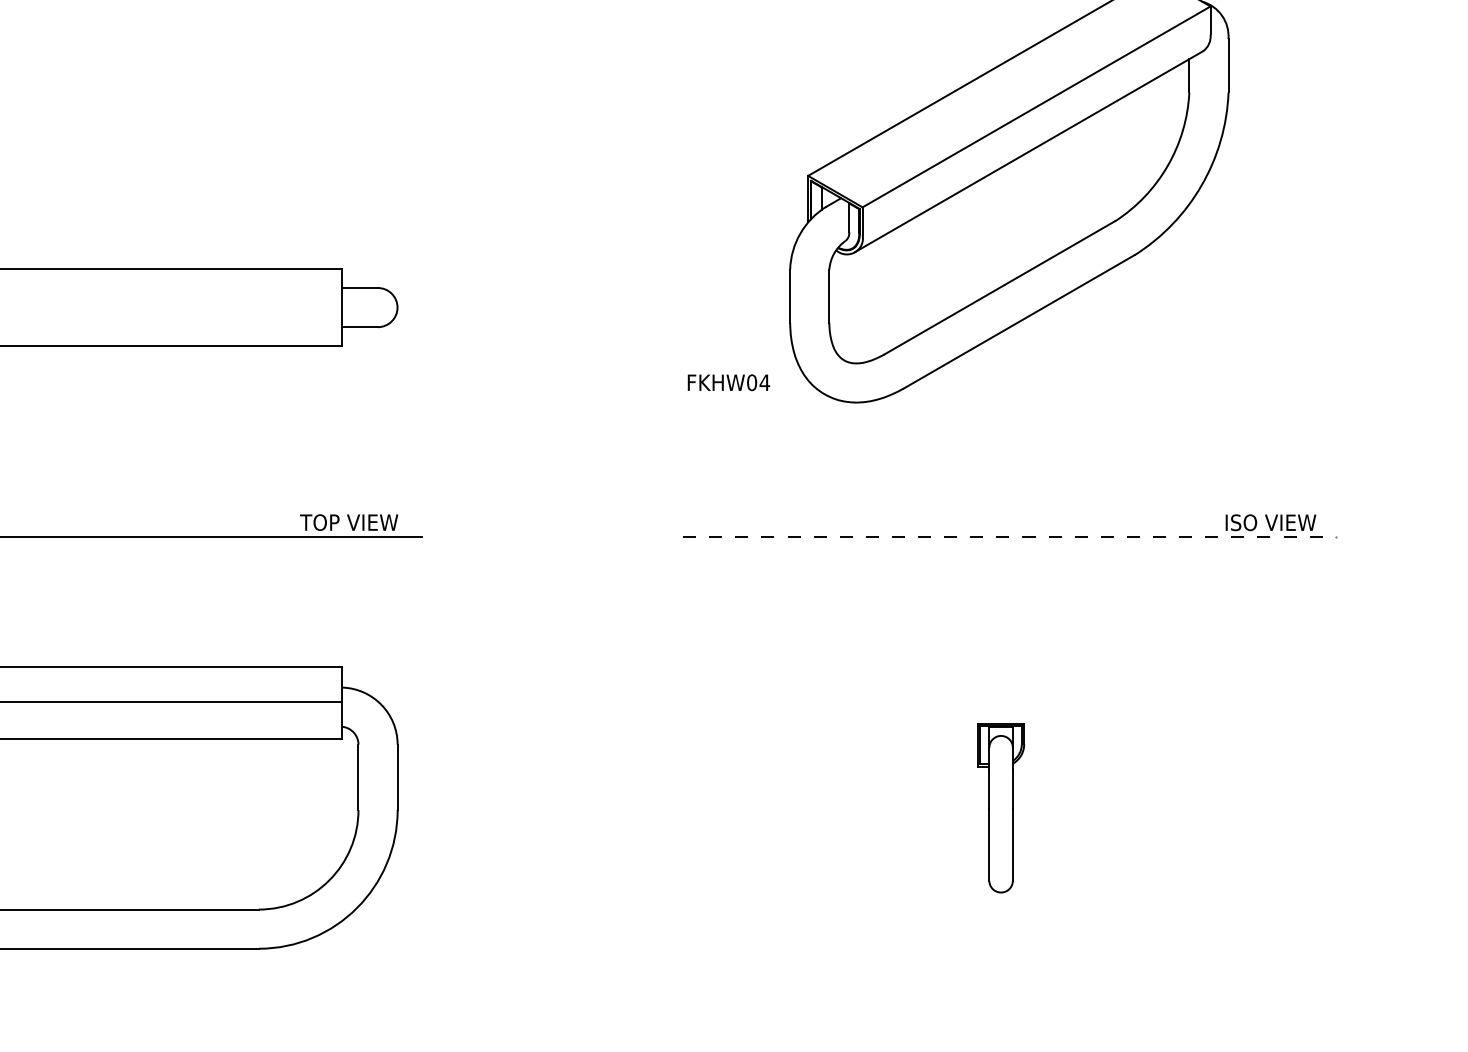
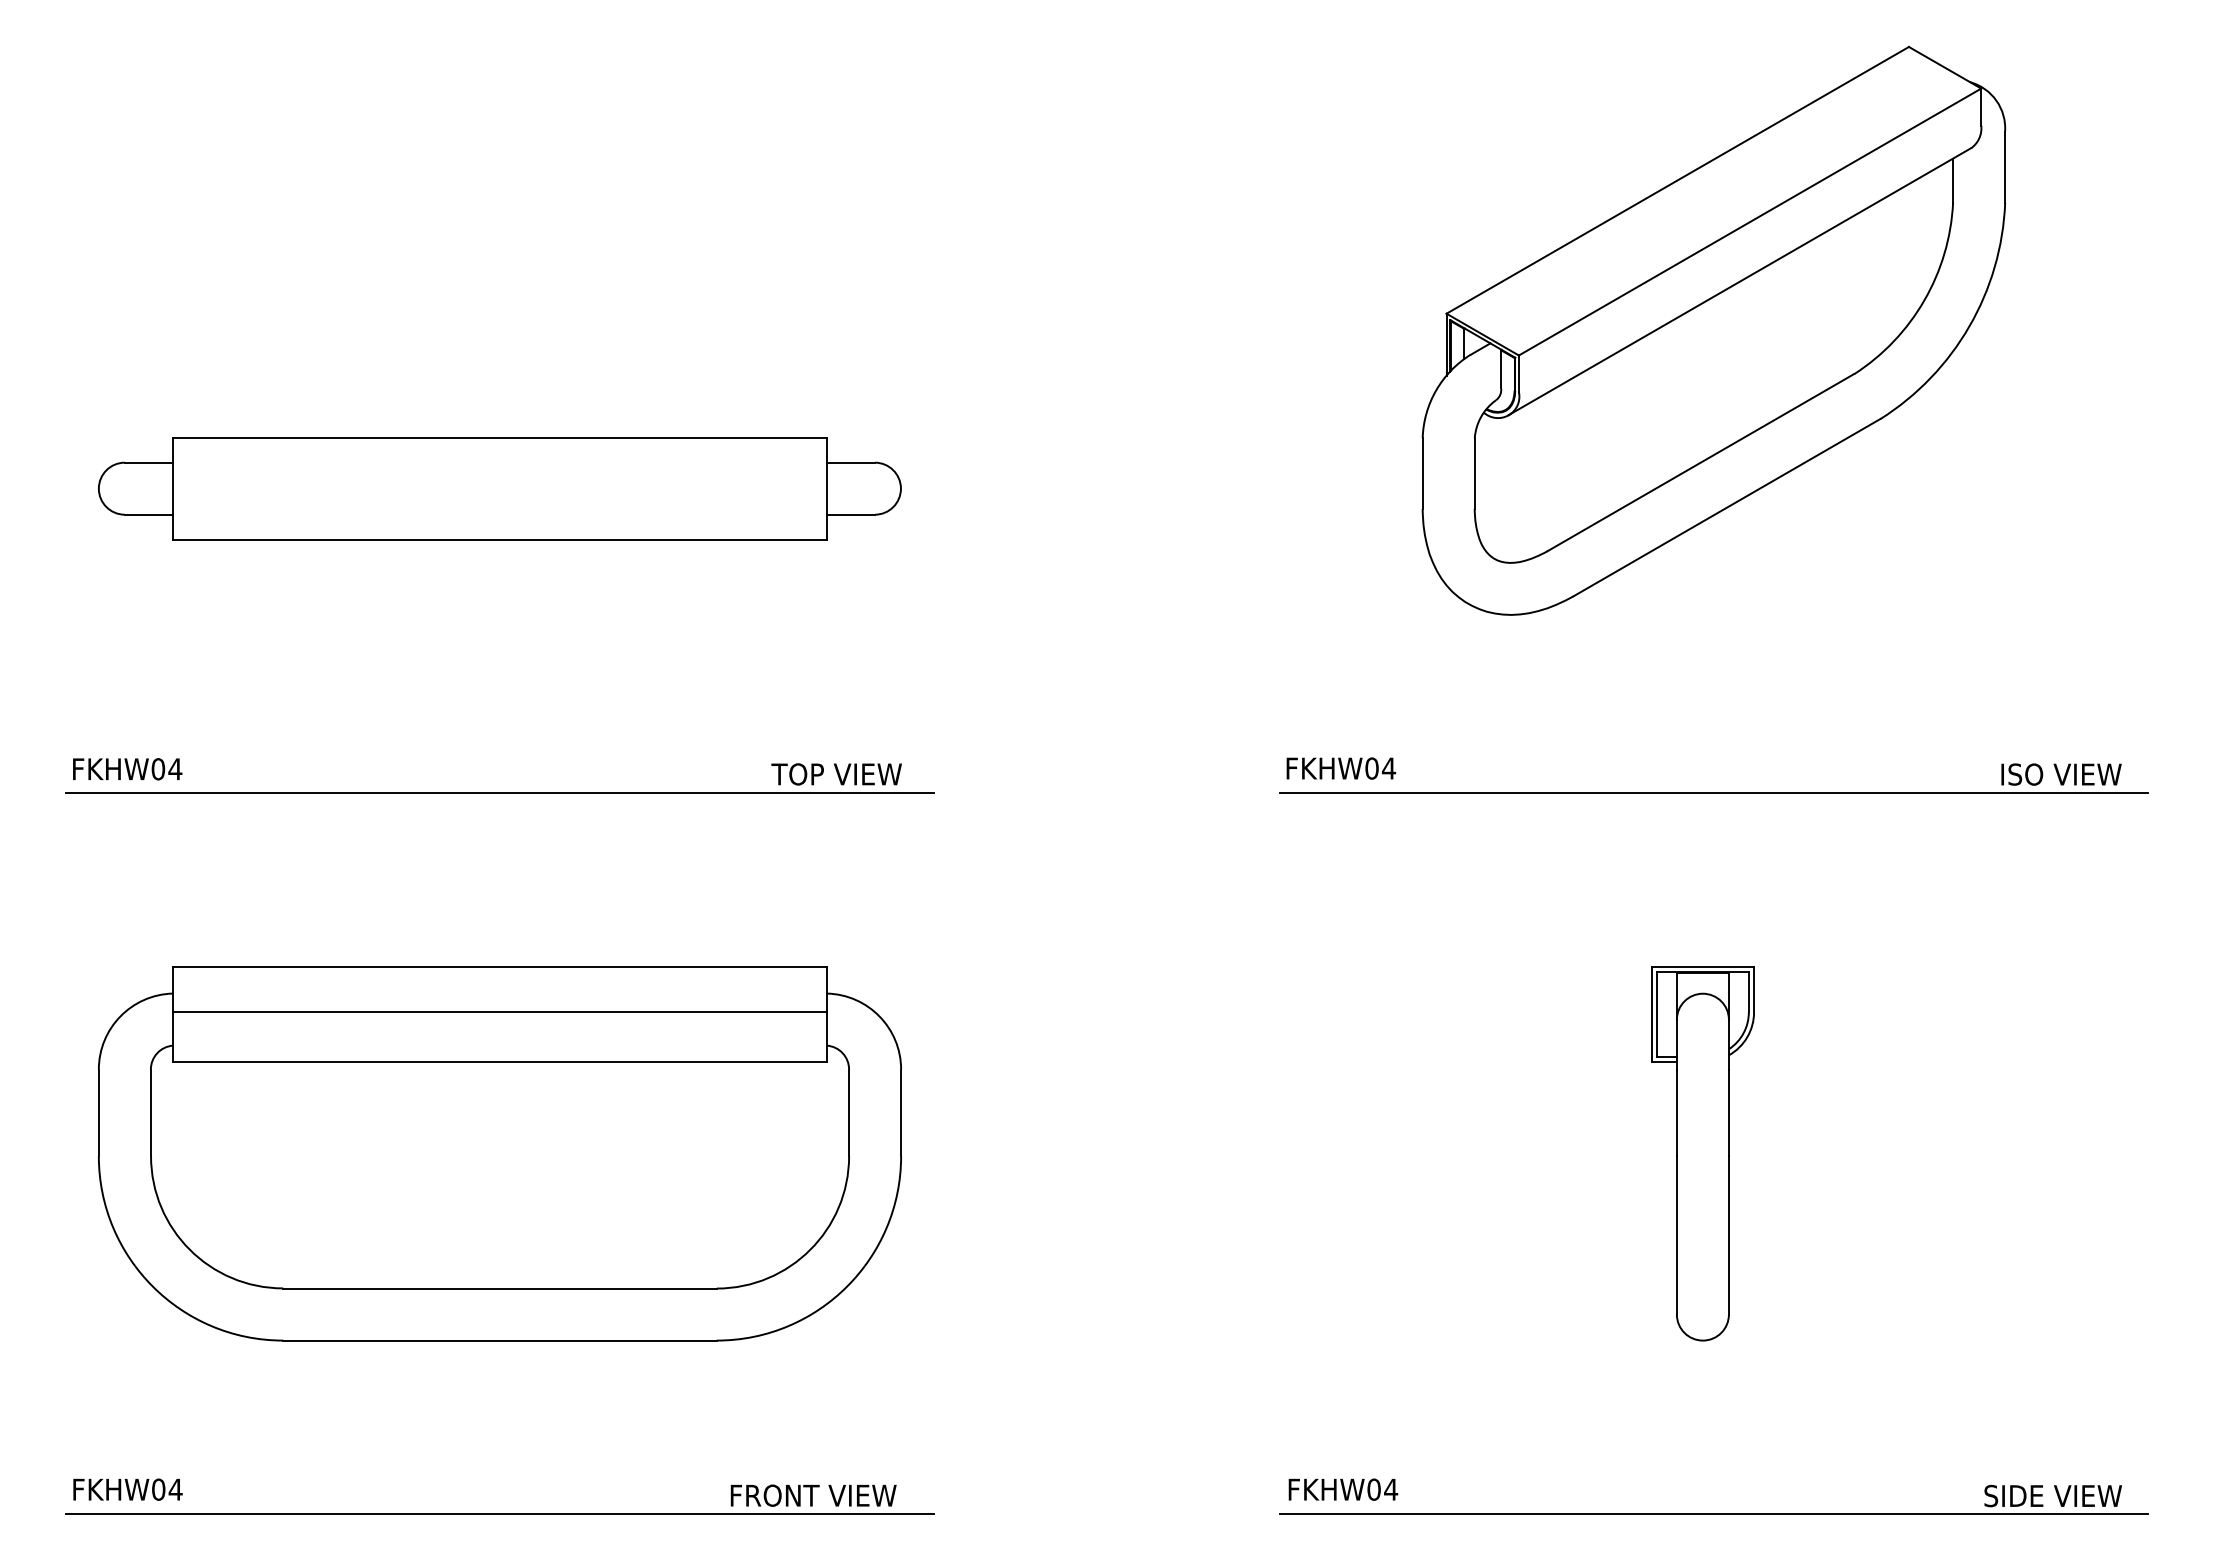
text: (729, 382) -> (1341, 768), moved
line: (1009, 536) -> (1714, 793), dashed -> solid
part: (1000, 807) -> (1702, 1153), size x1.67

